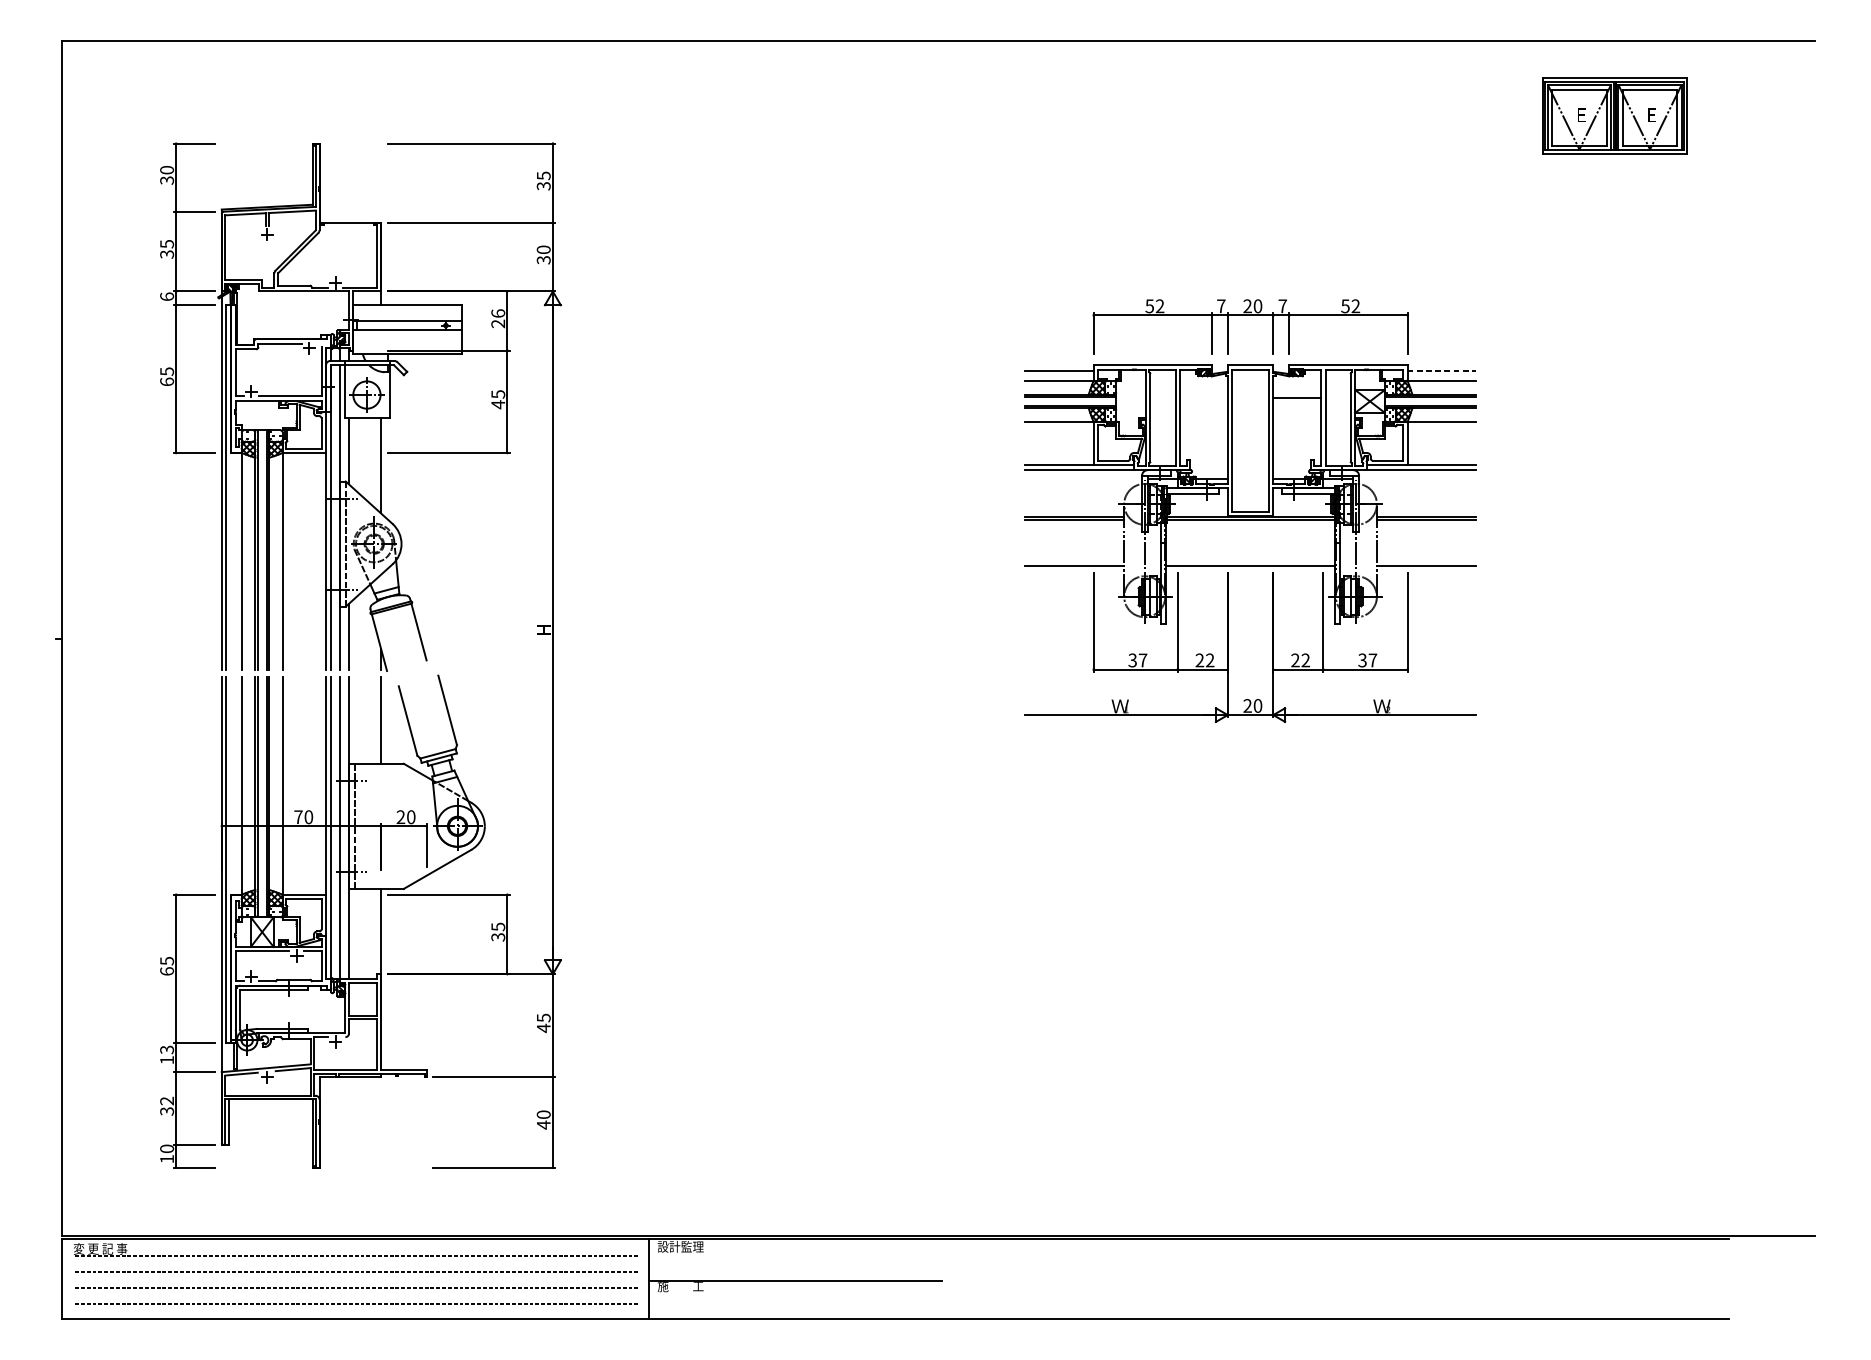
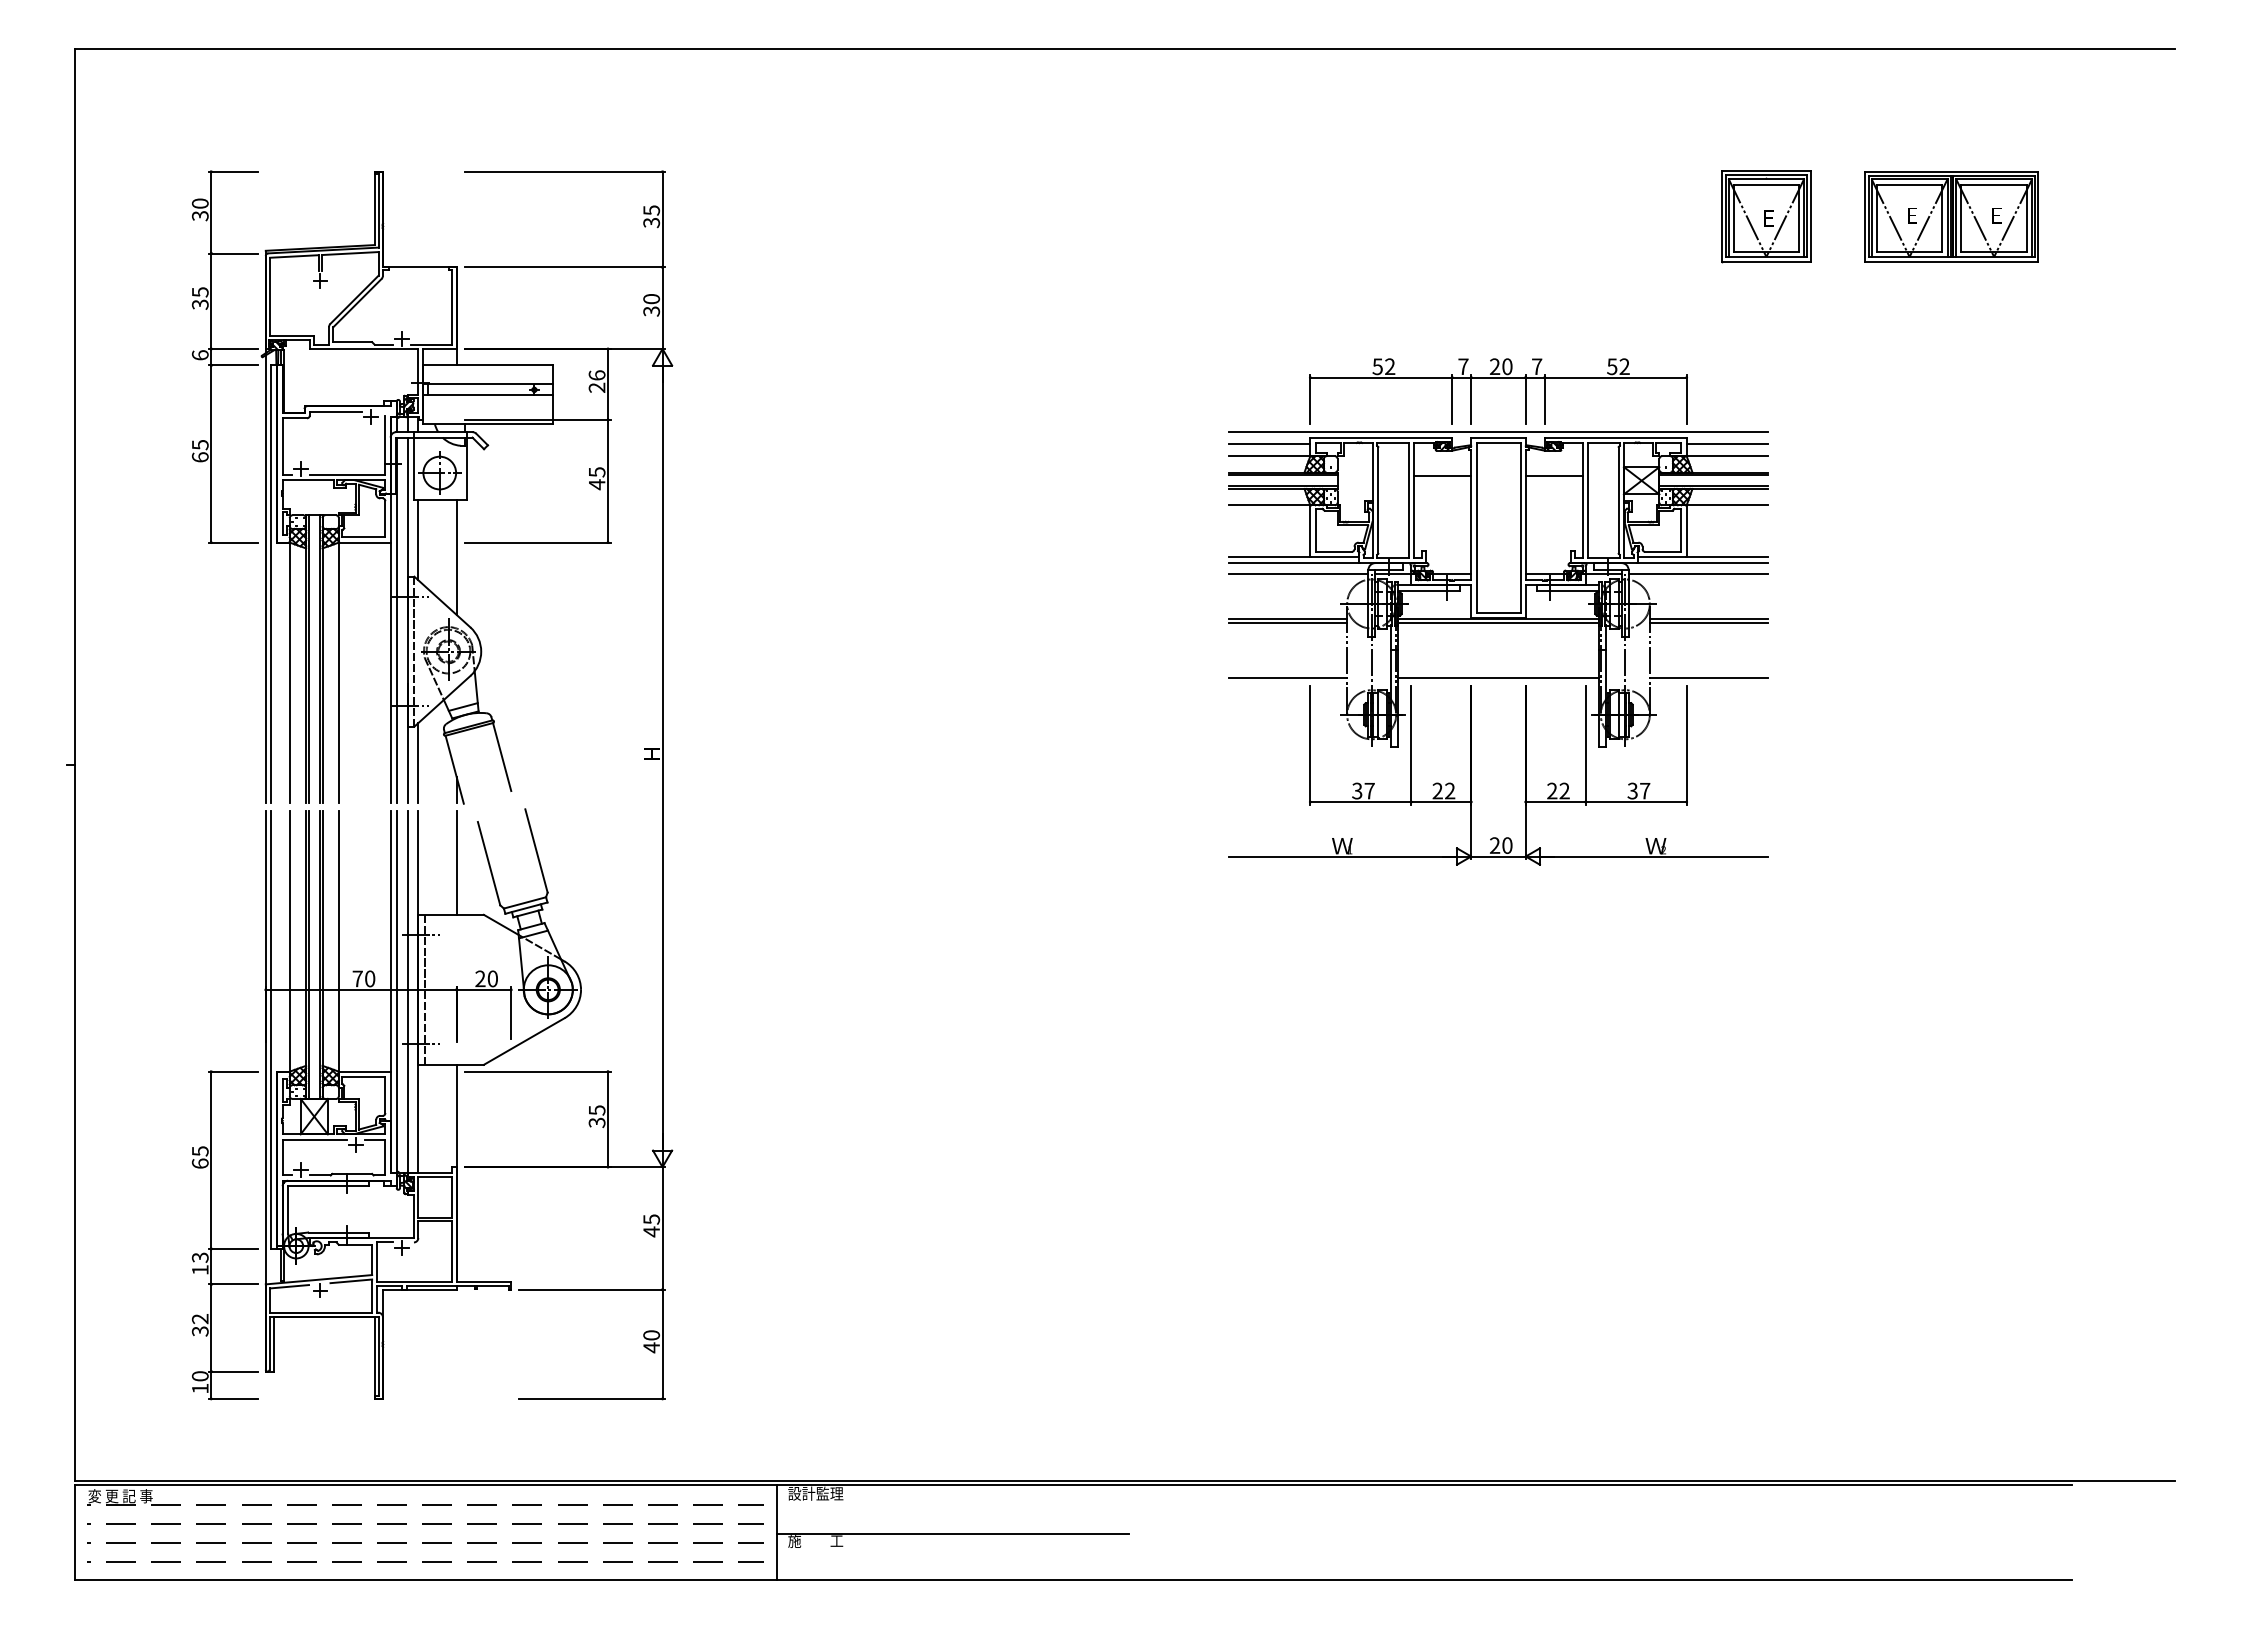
part: (1614, 115) -> (1951, 216), moved
part: (1474, 180) -> (1766, 216), added
line: (1250, 361) -> (1498, 432), added
line: (1441, 370) -> (1727, 443), dashed -> solid
line: (1203, 397) -> (1442, 476), added
line: (1083, 479) -> (1298, 574), added
line: (1417, 479) -> (1698, 574), added

